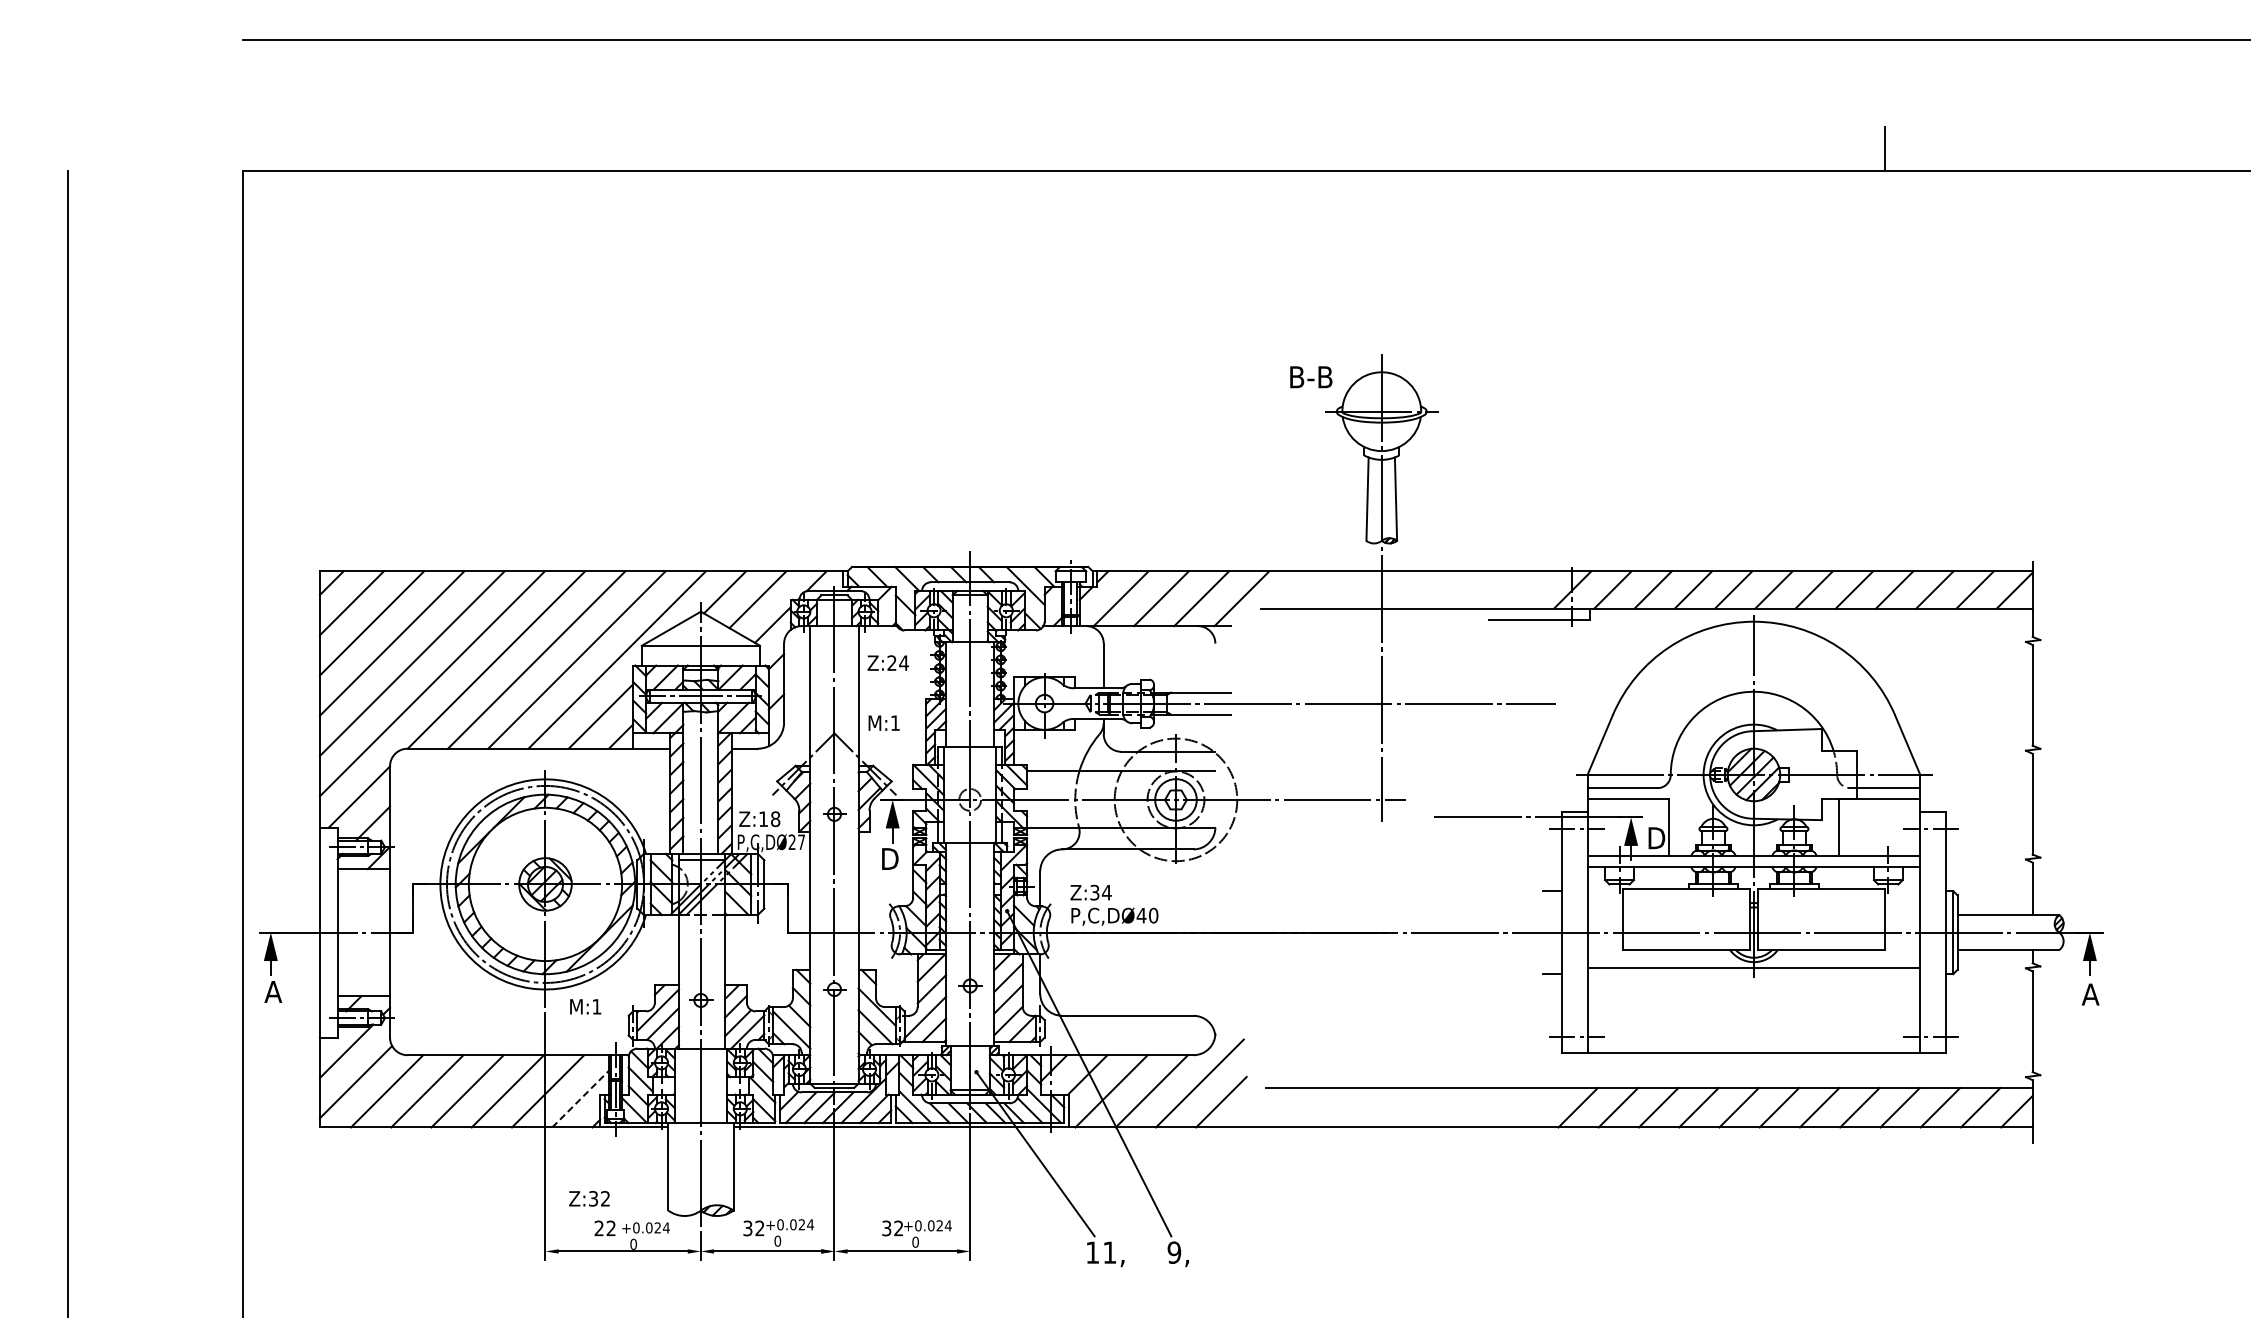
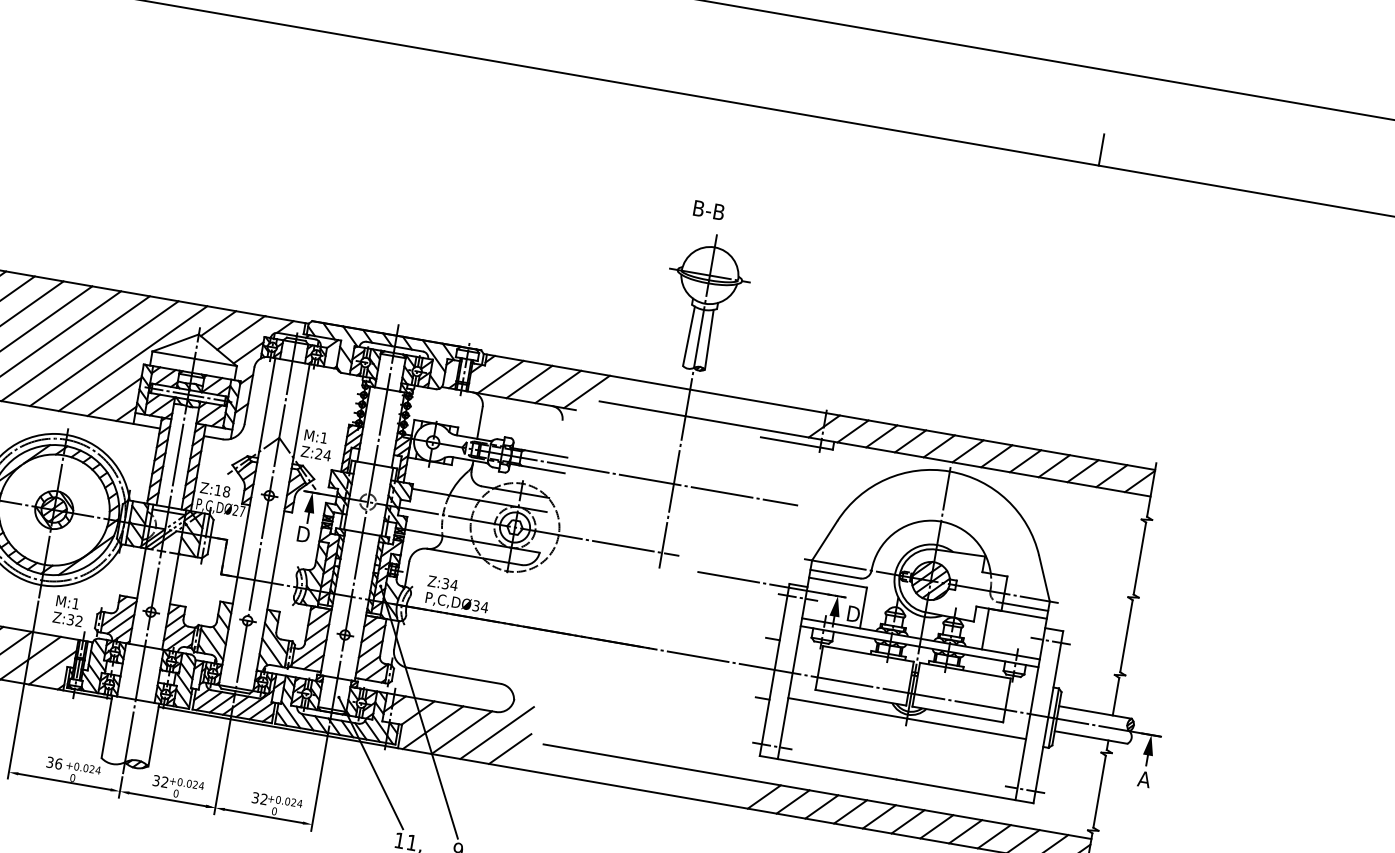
text: (1311, 377) -> (709, 210), moved
text: (887, 662) -> (315, 453), moved
text: (1147, 915) -> (480, 606), P,C,DØ40 -> P,C,DØ34
line: (580, 1098) -> (52, 667), dashed -> solid
text: (589, 1198) -> (67, 619), moved
text: (605, 1228) -> (54, 763), 22 -> 36

